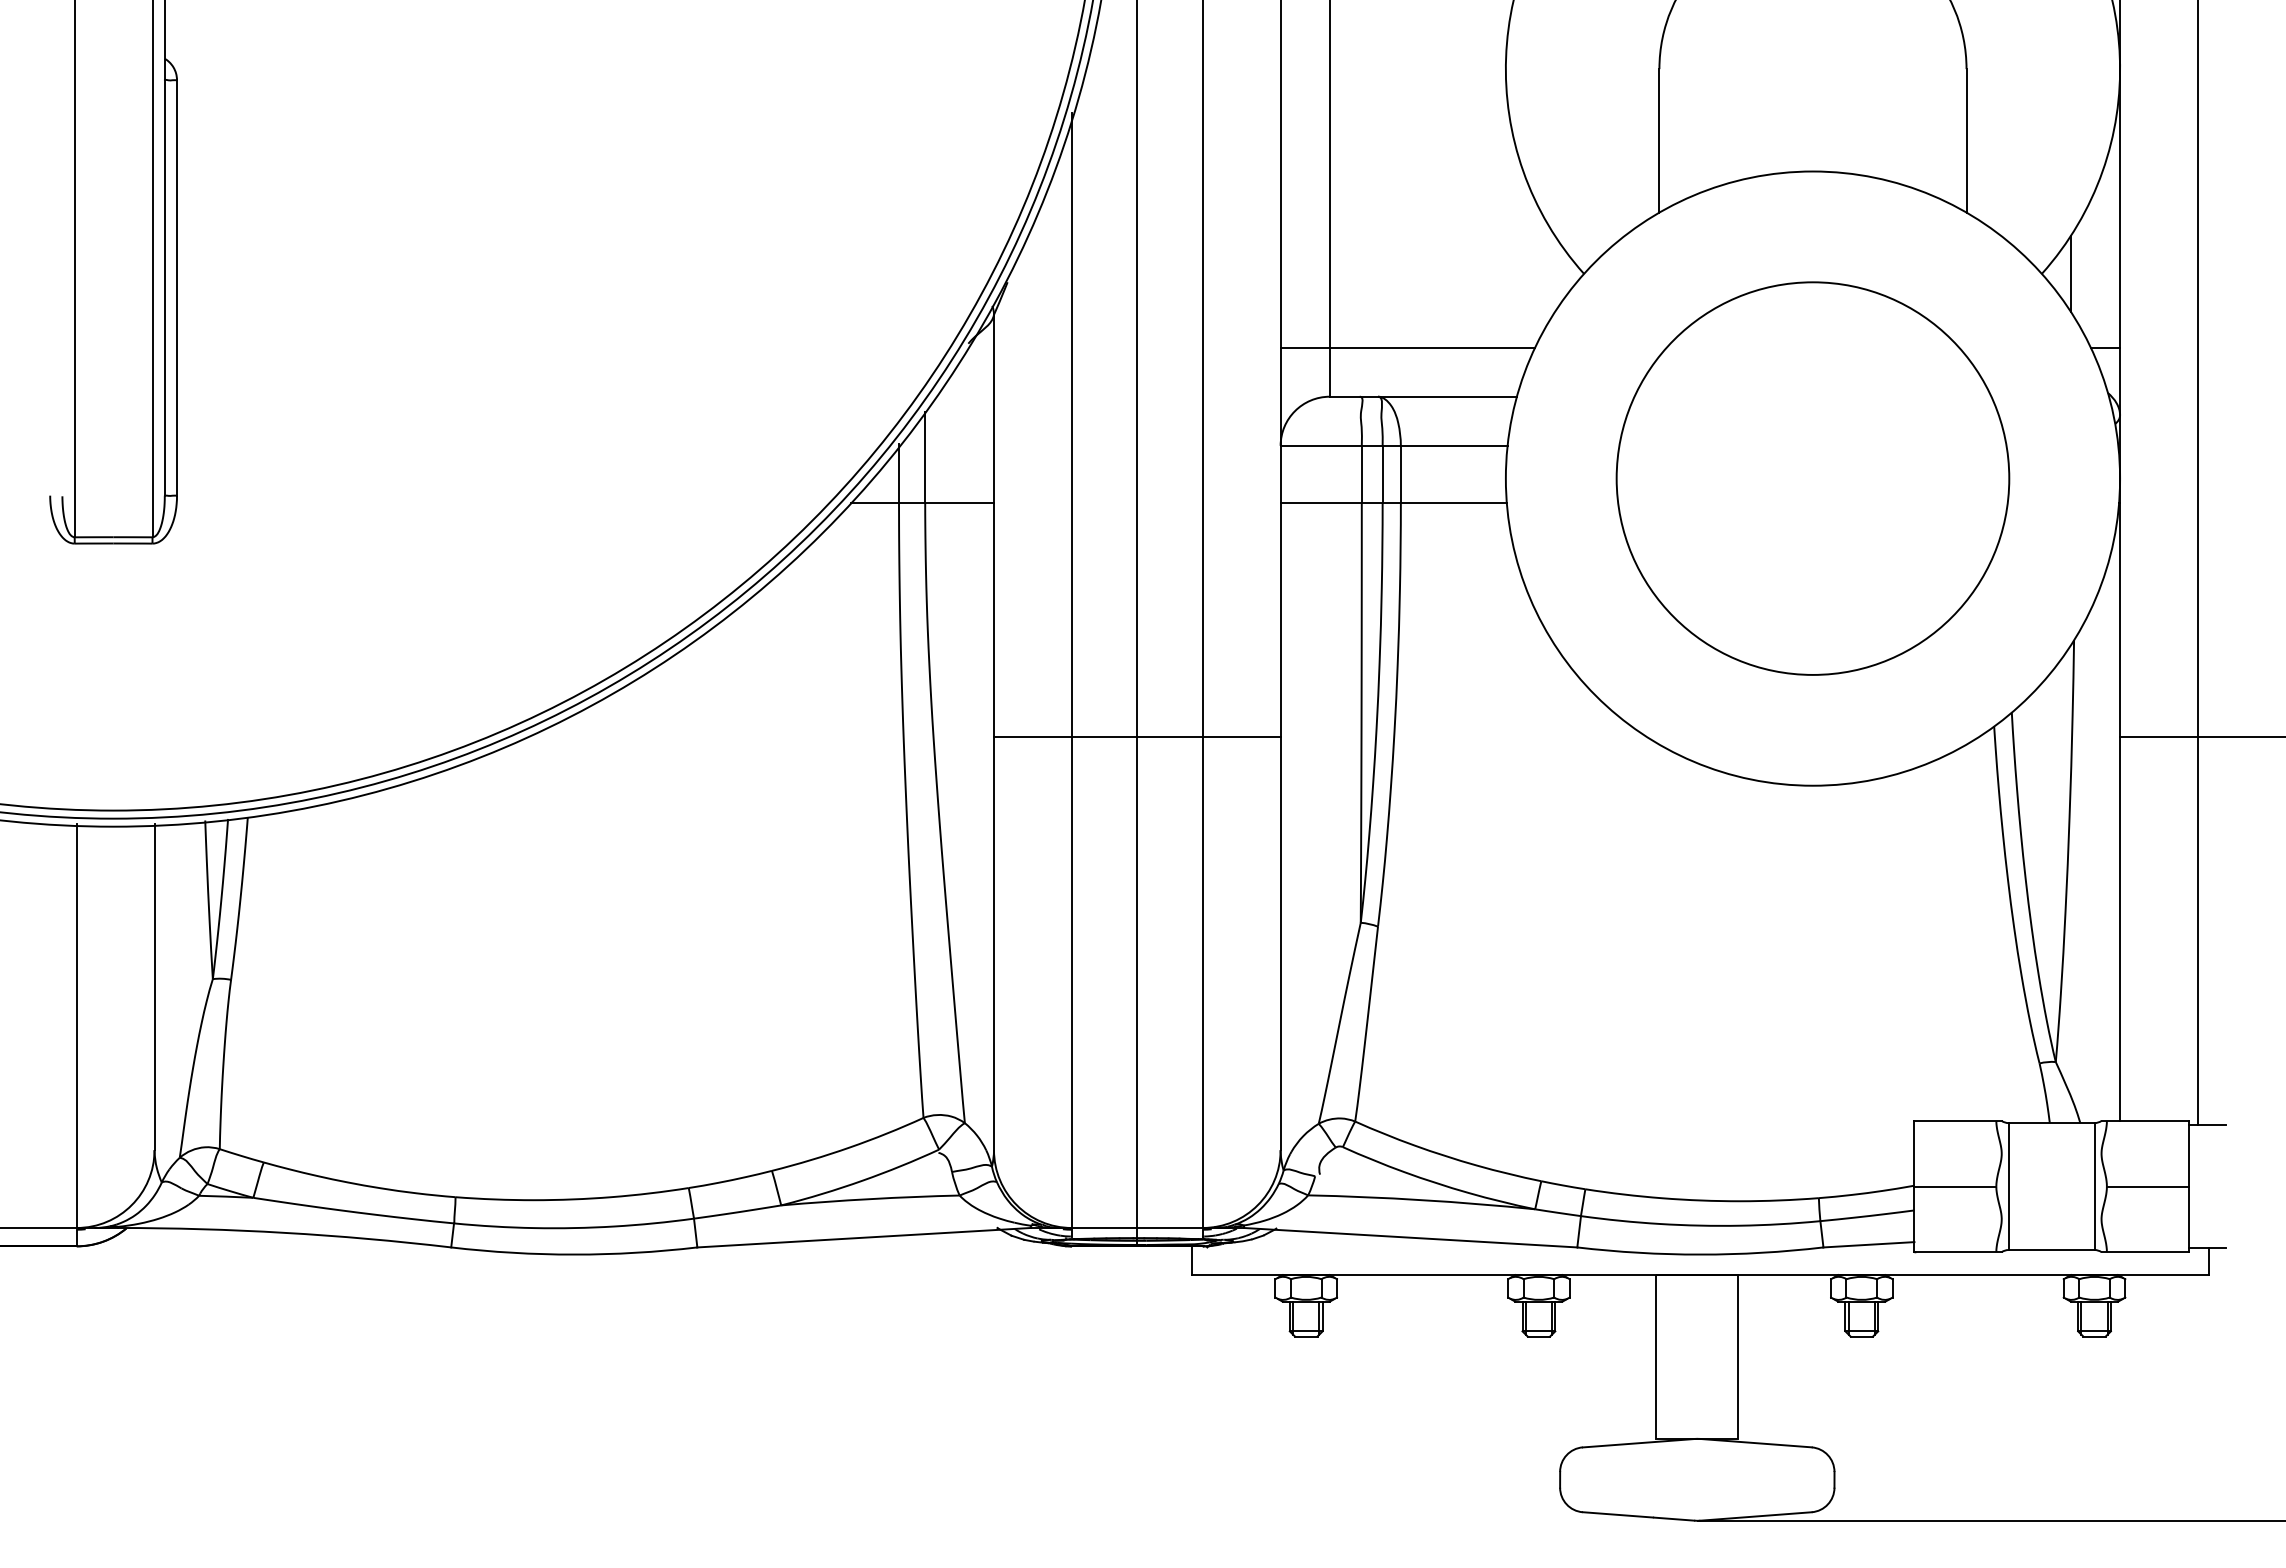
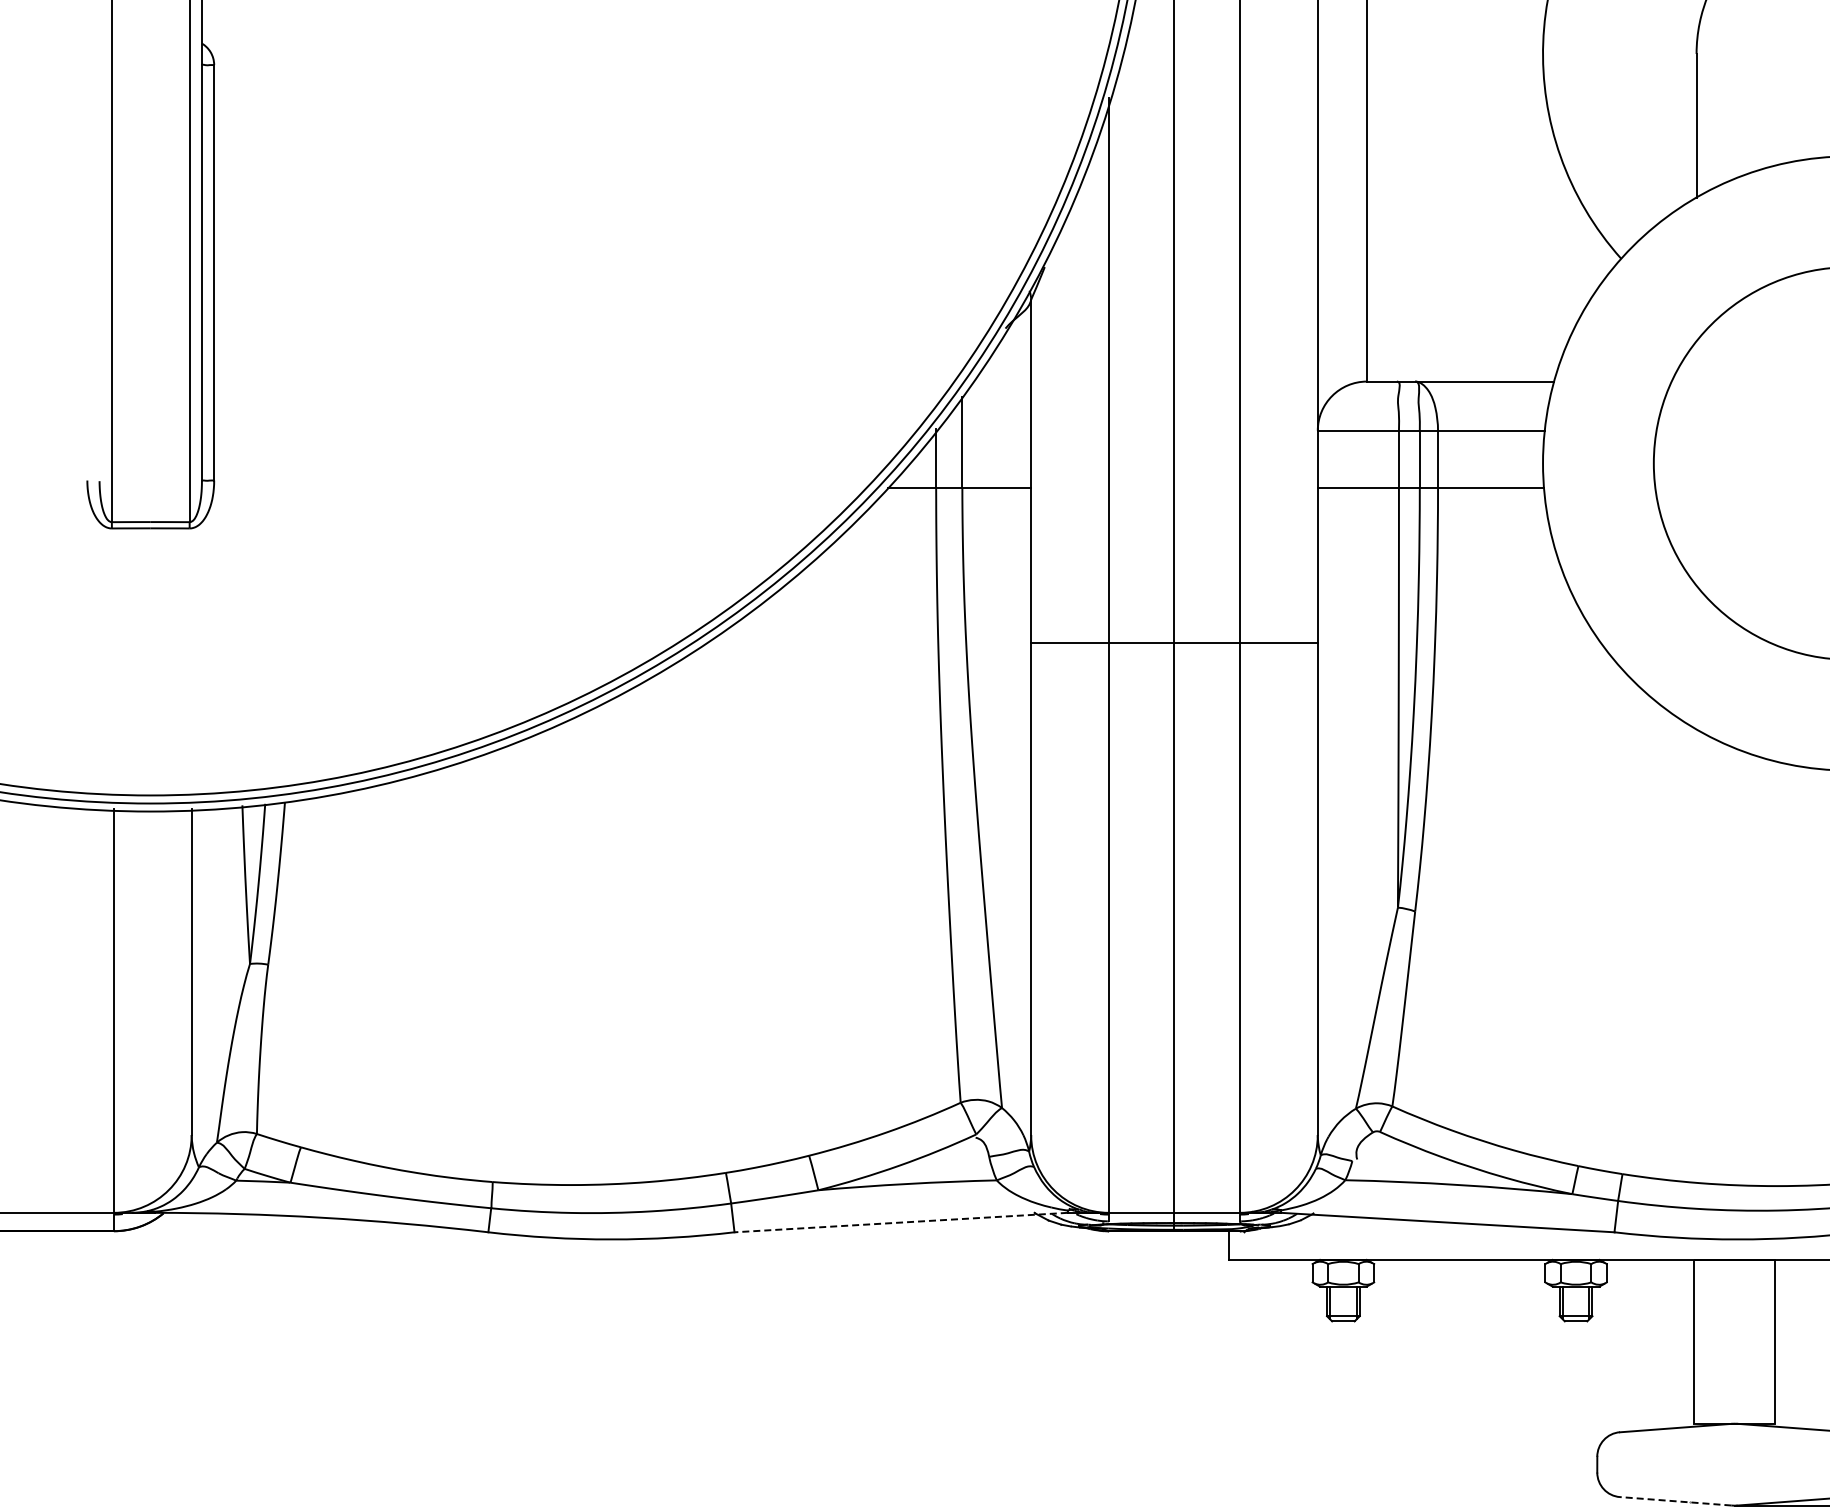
line: (1407, 347) -> (1444, 332), removed
line: (1137, 736) -> (1174, 643), moved
line: (863, 1237) -> (900, 1222), solid -> dashed
line: (1638, 1516) -> (1675, 1501), solid -> dashed

